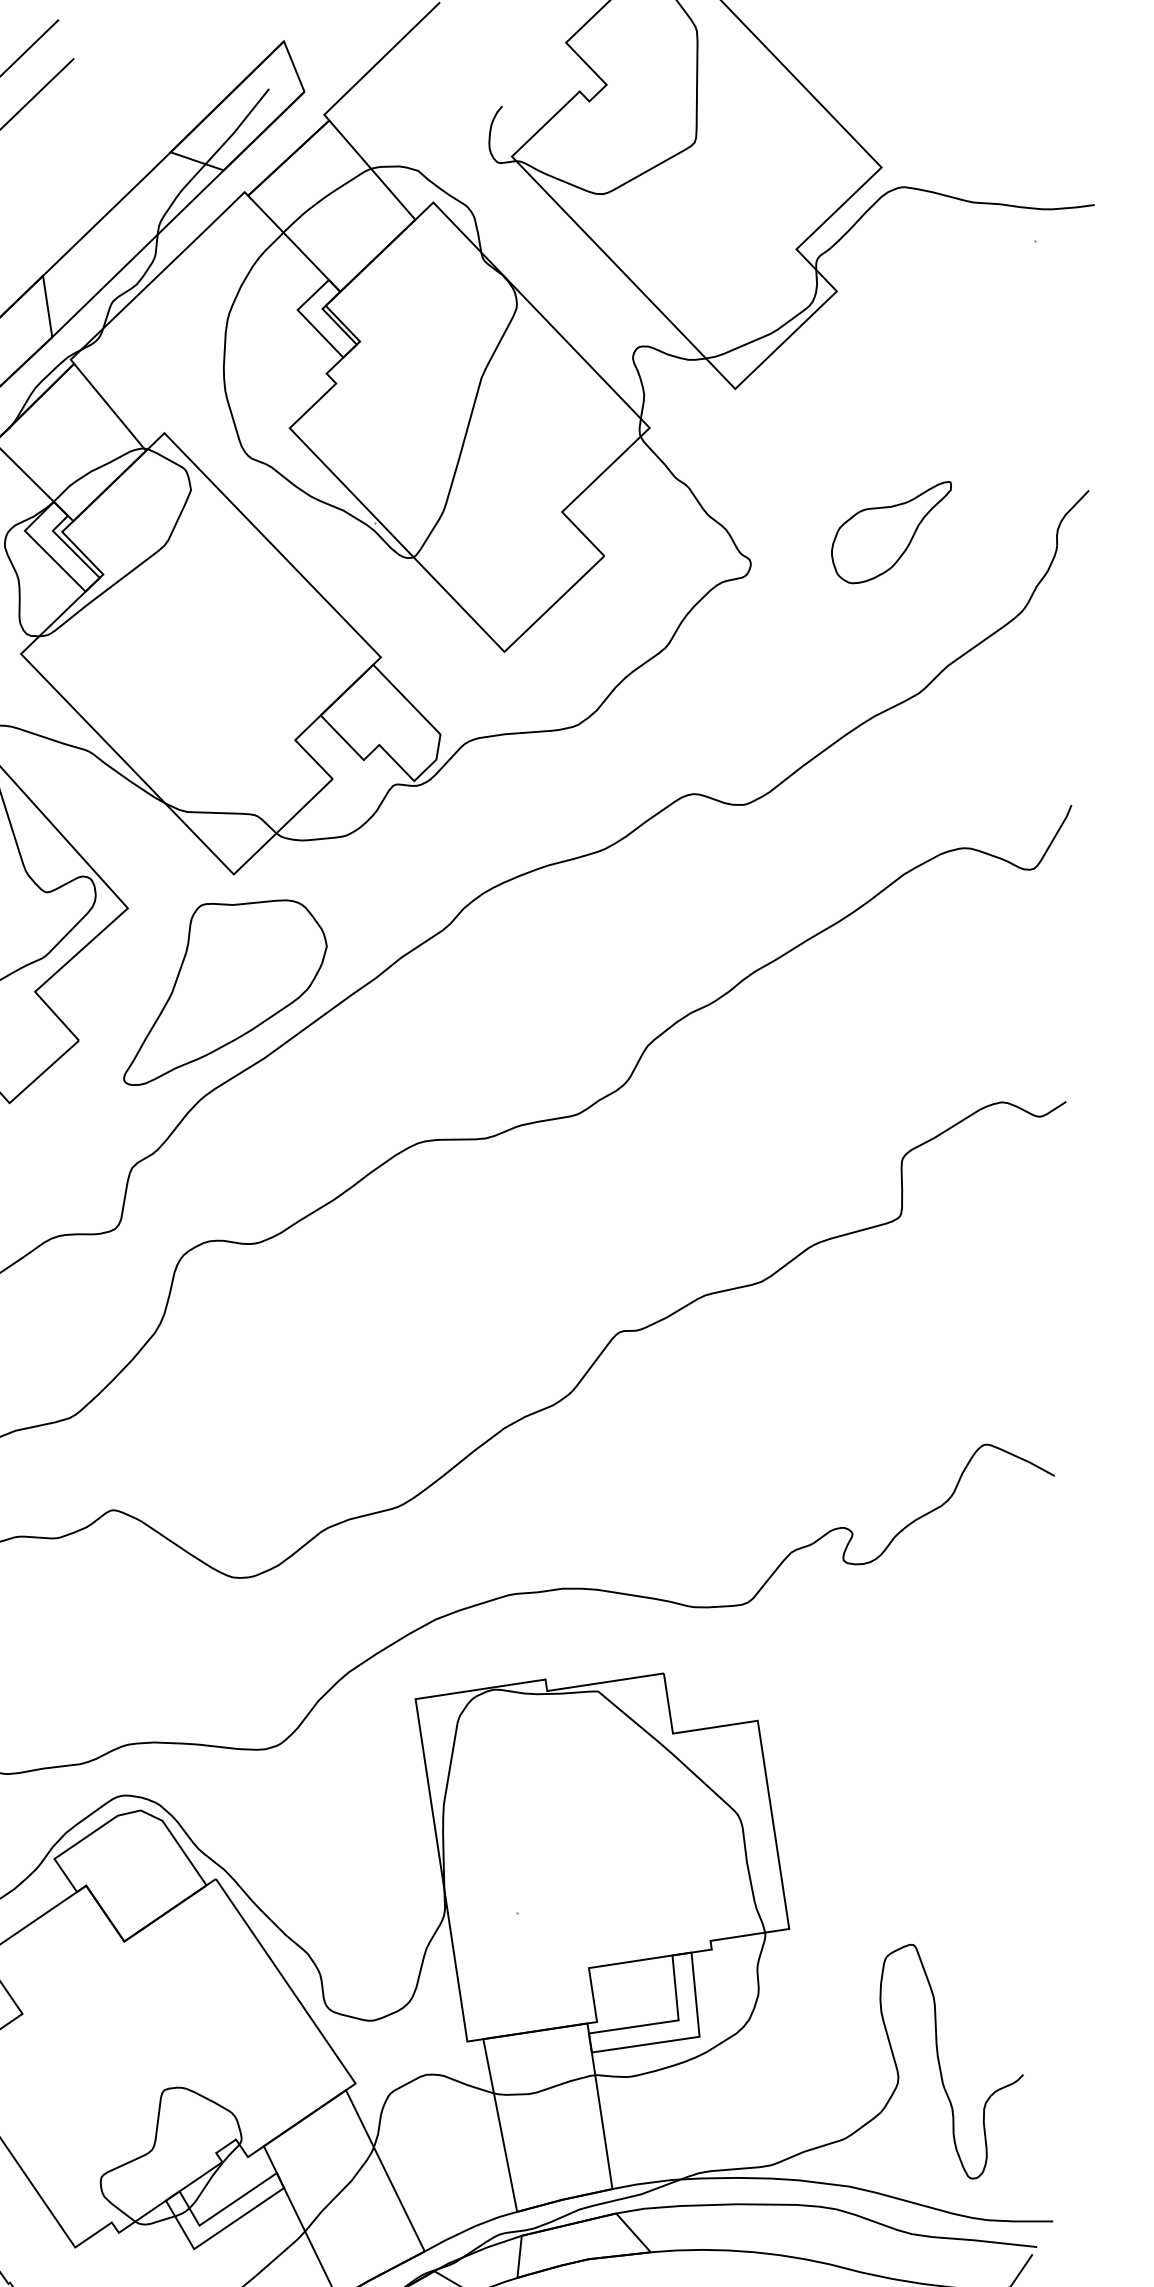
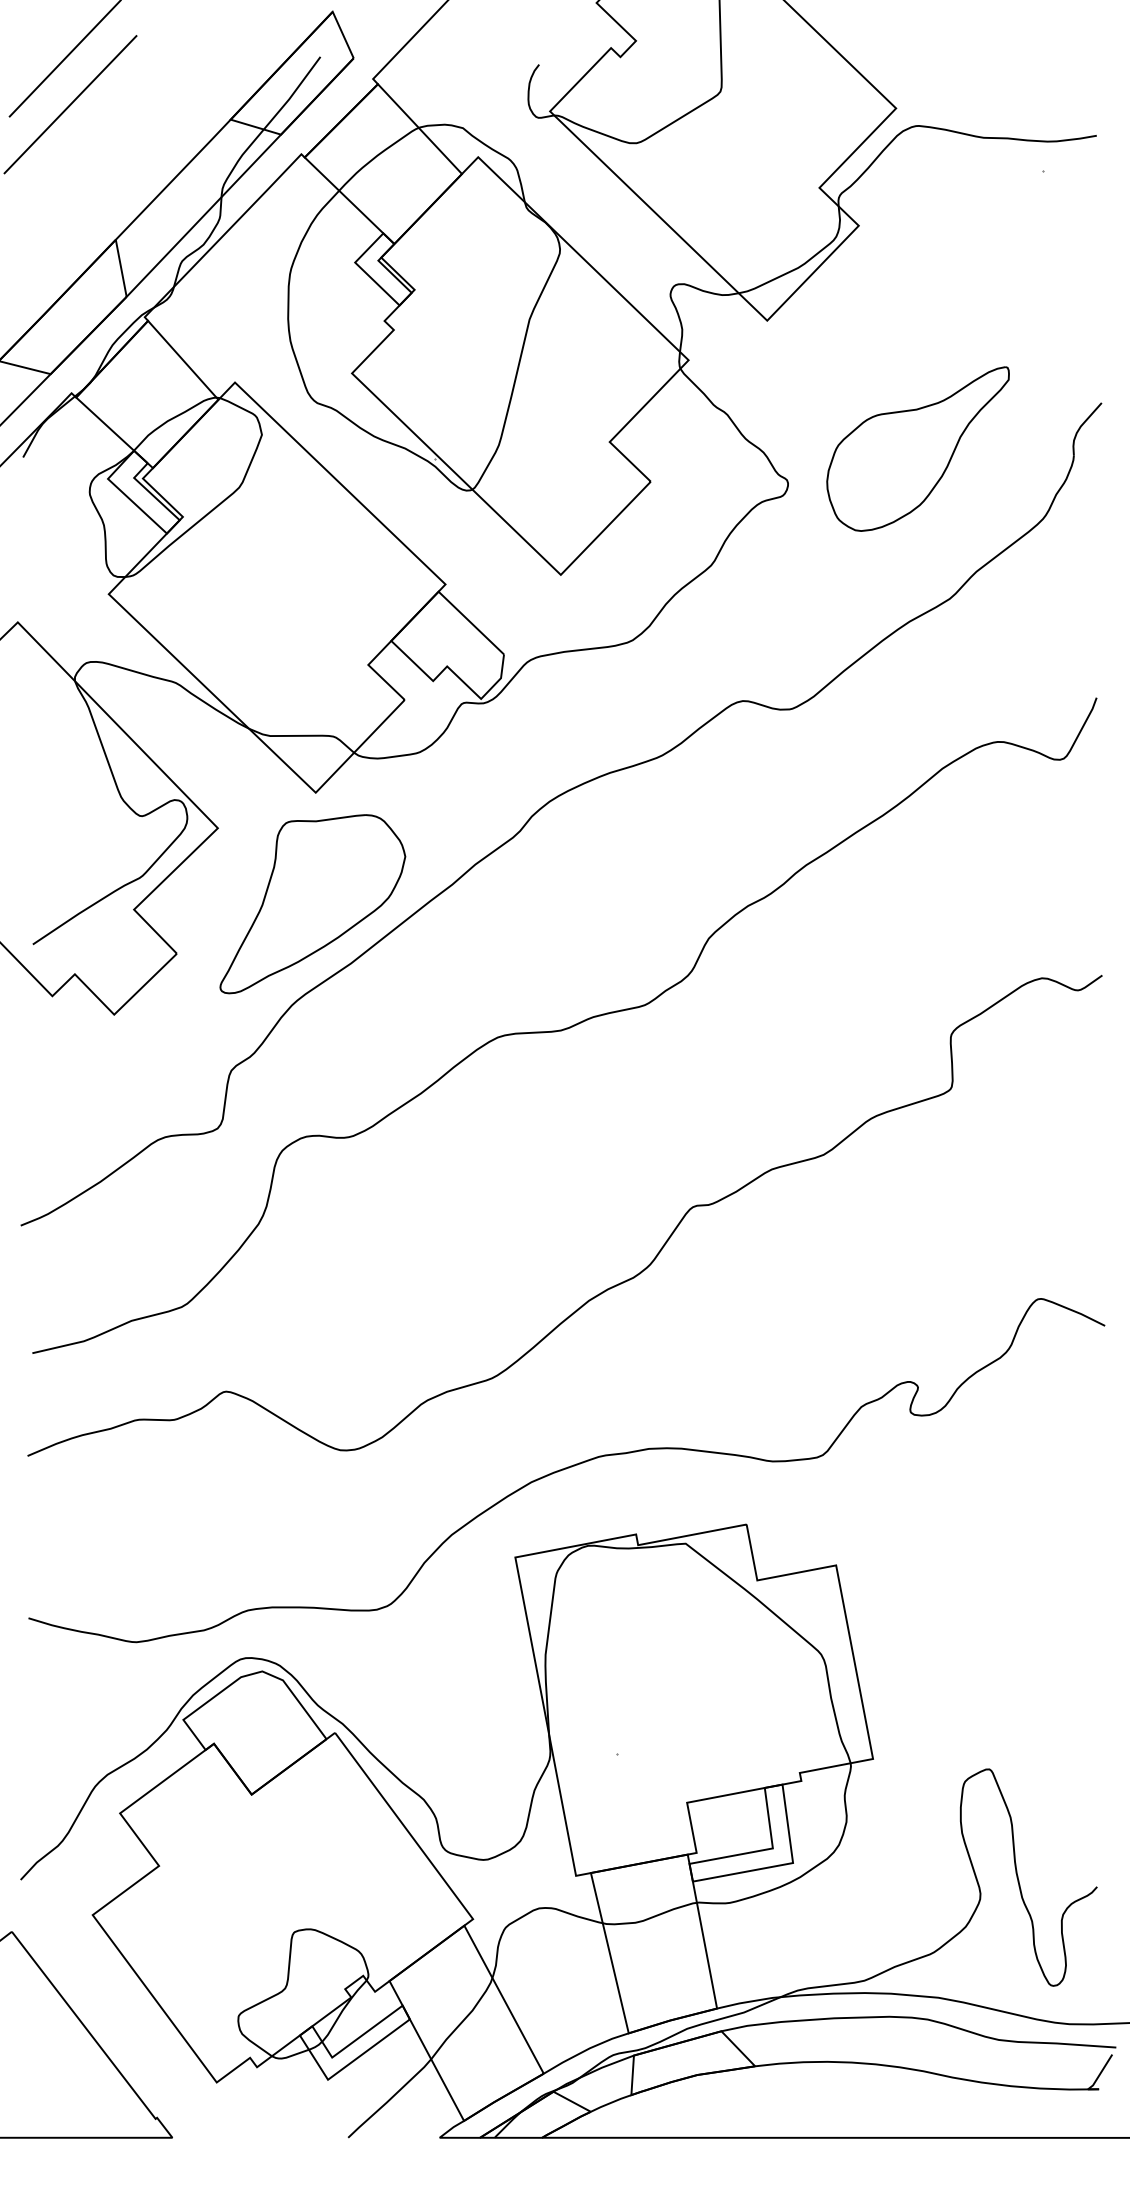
part: (890, 531) -> (917, 448), size x1.67

